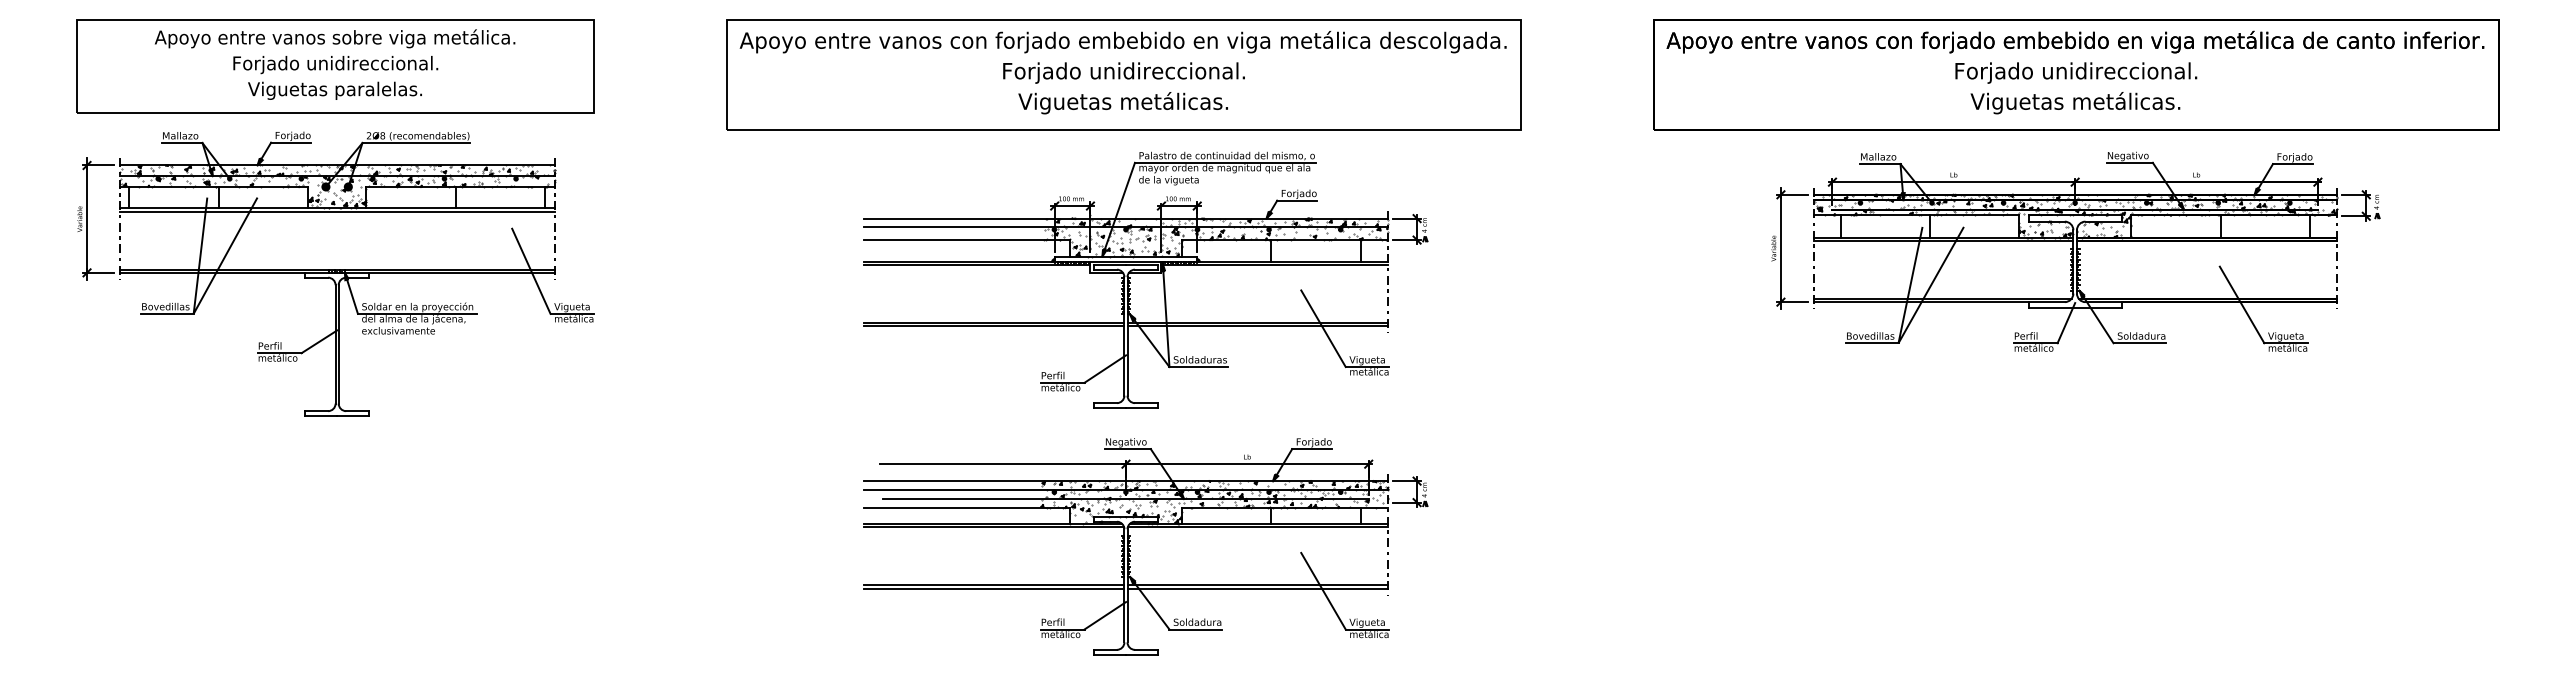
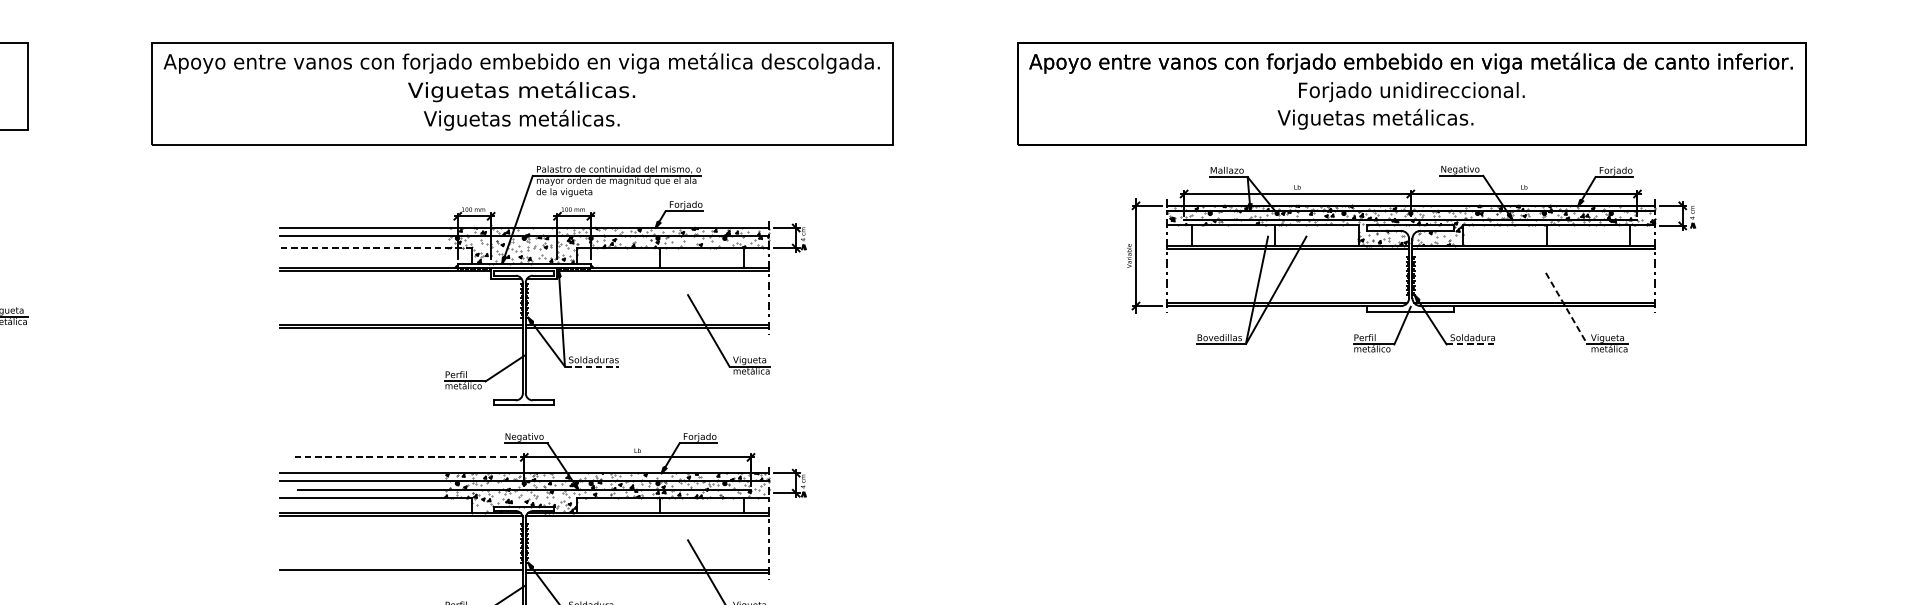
text: (1122, 72) -> (521, 91), Forjado unidireccional. -> Viguetas metálicas.
text: (2075, 103) -> (1375, 119), moved
line: (967, 240) -> (376, 248), solid -> dashed
line: (2242, 305) -> (1567, 309), solid -> dashed
line: (2140, 343) -> (1471, 344), solid -> dashed
line: (1199, 367) -> (593, 367), solid -> dashed
line: (1004, 464) -> (410, 457), solid -> dashed
line: (994, 588) -> (401, 573), removed

